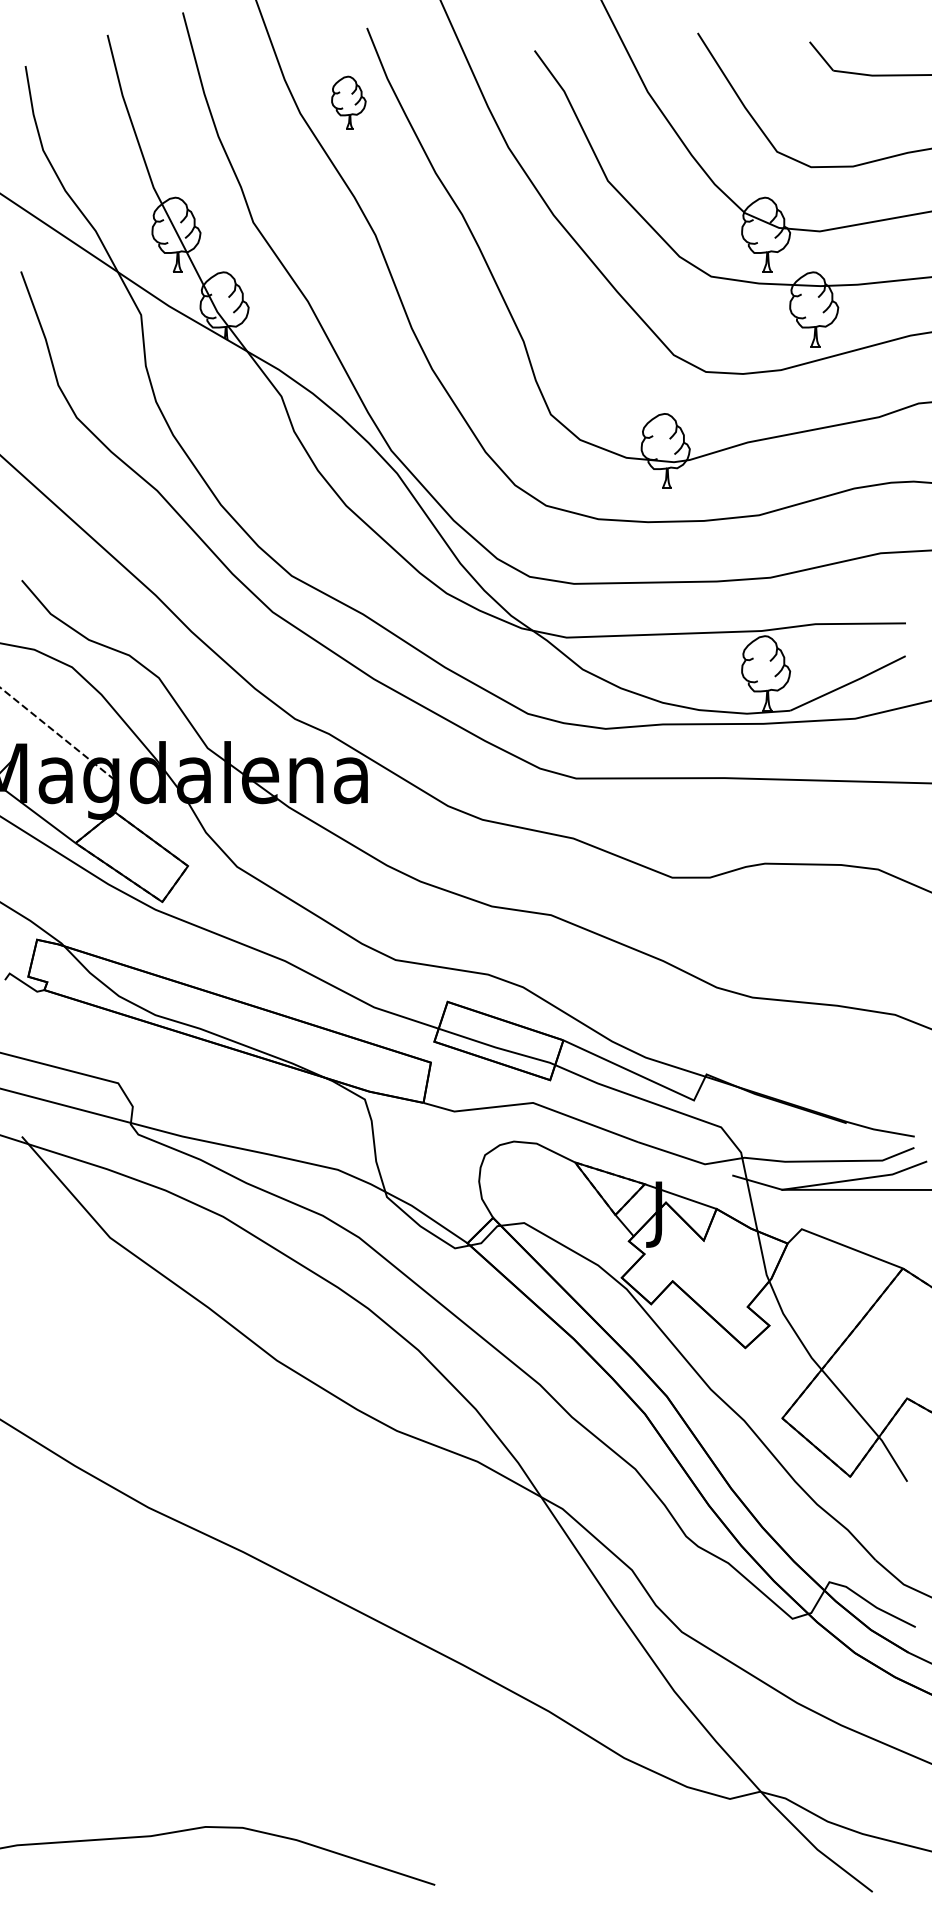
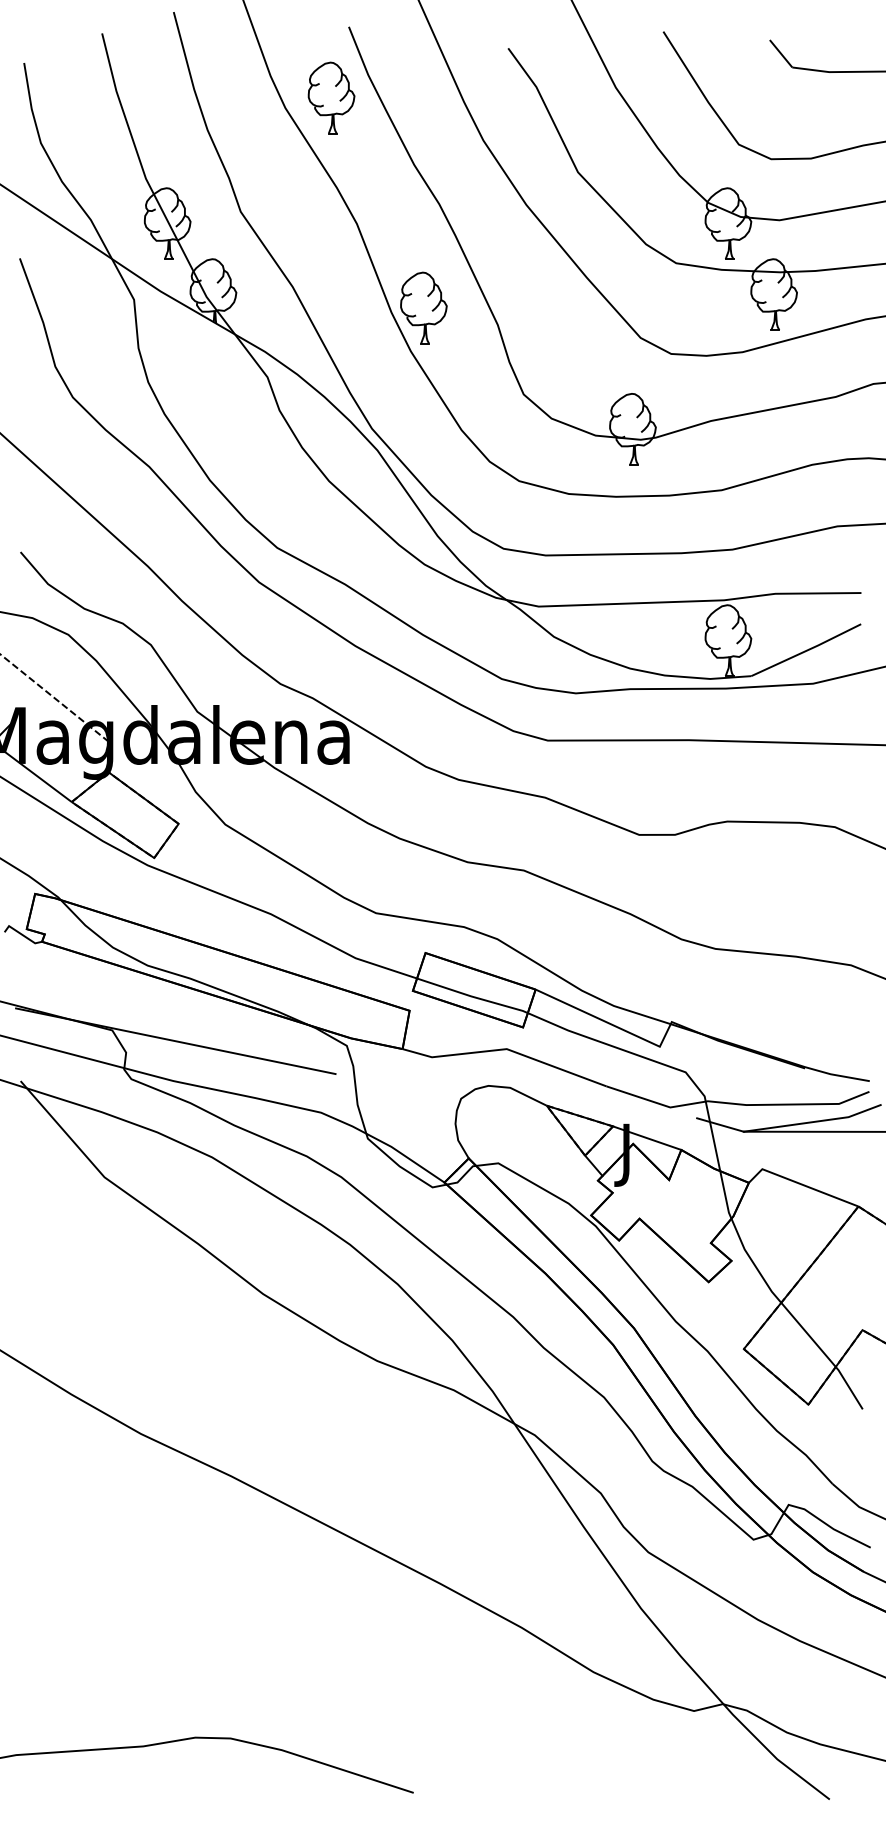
part: (348, 102) -> (331, 97), size x1.43
part: (445, 323) -> (423, 307), added
line: (185, 1094) -> (176, 1041), added

